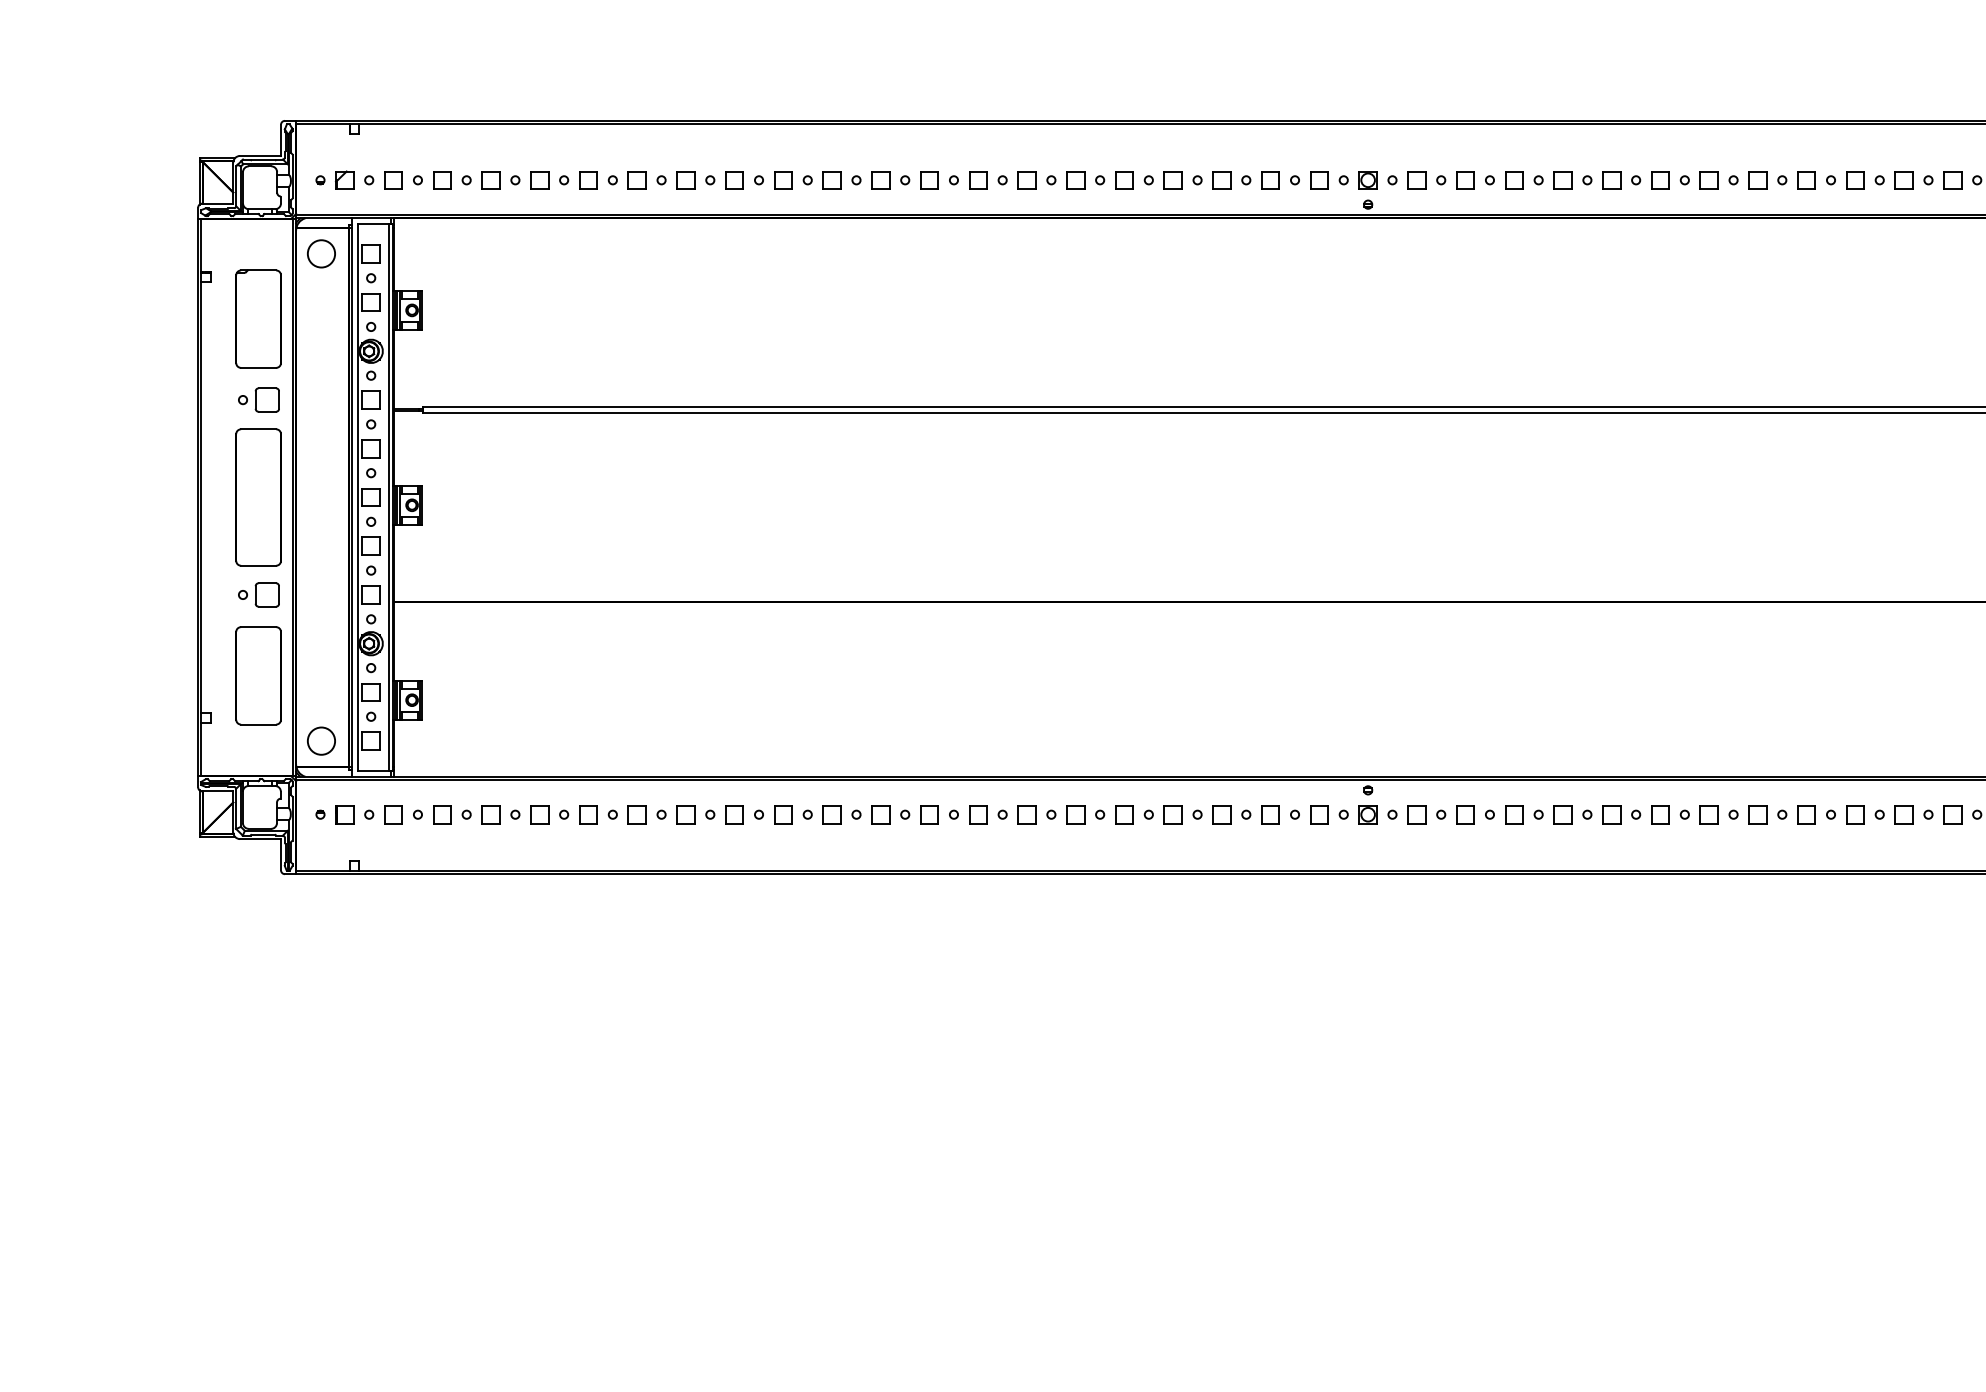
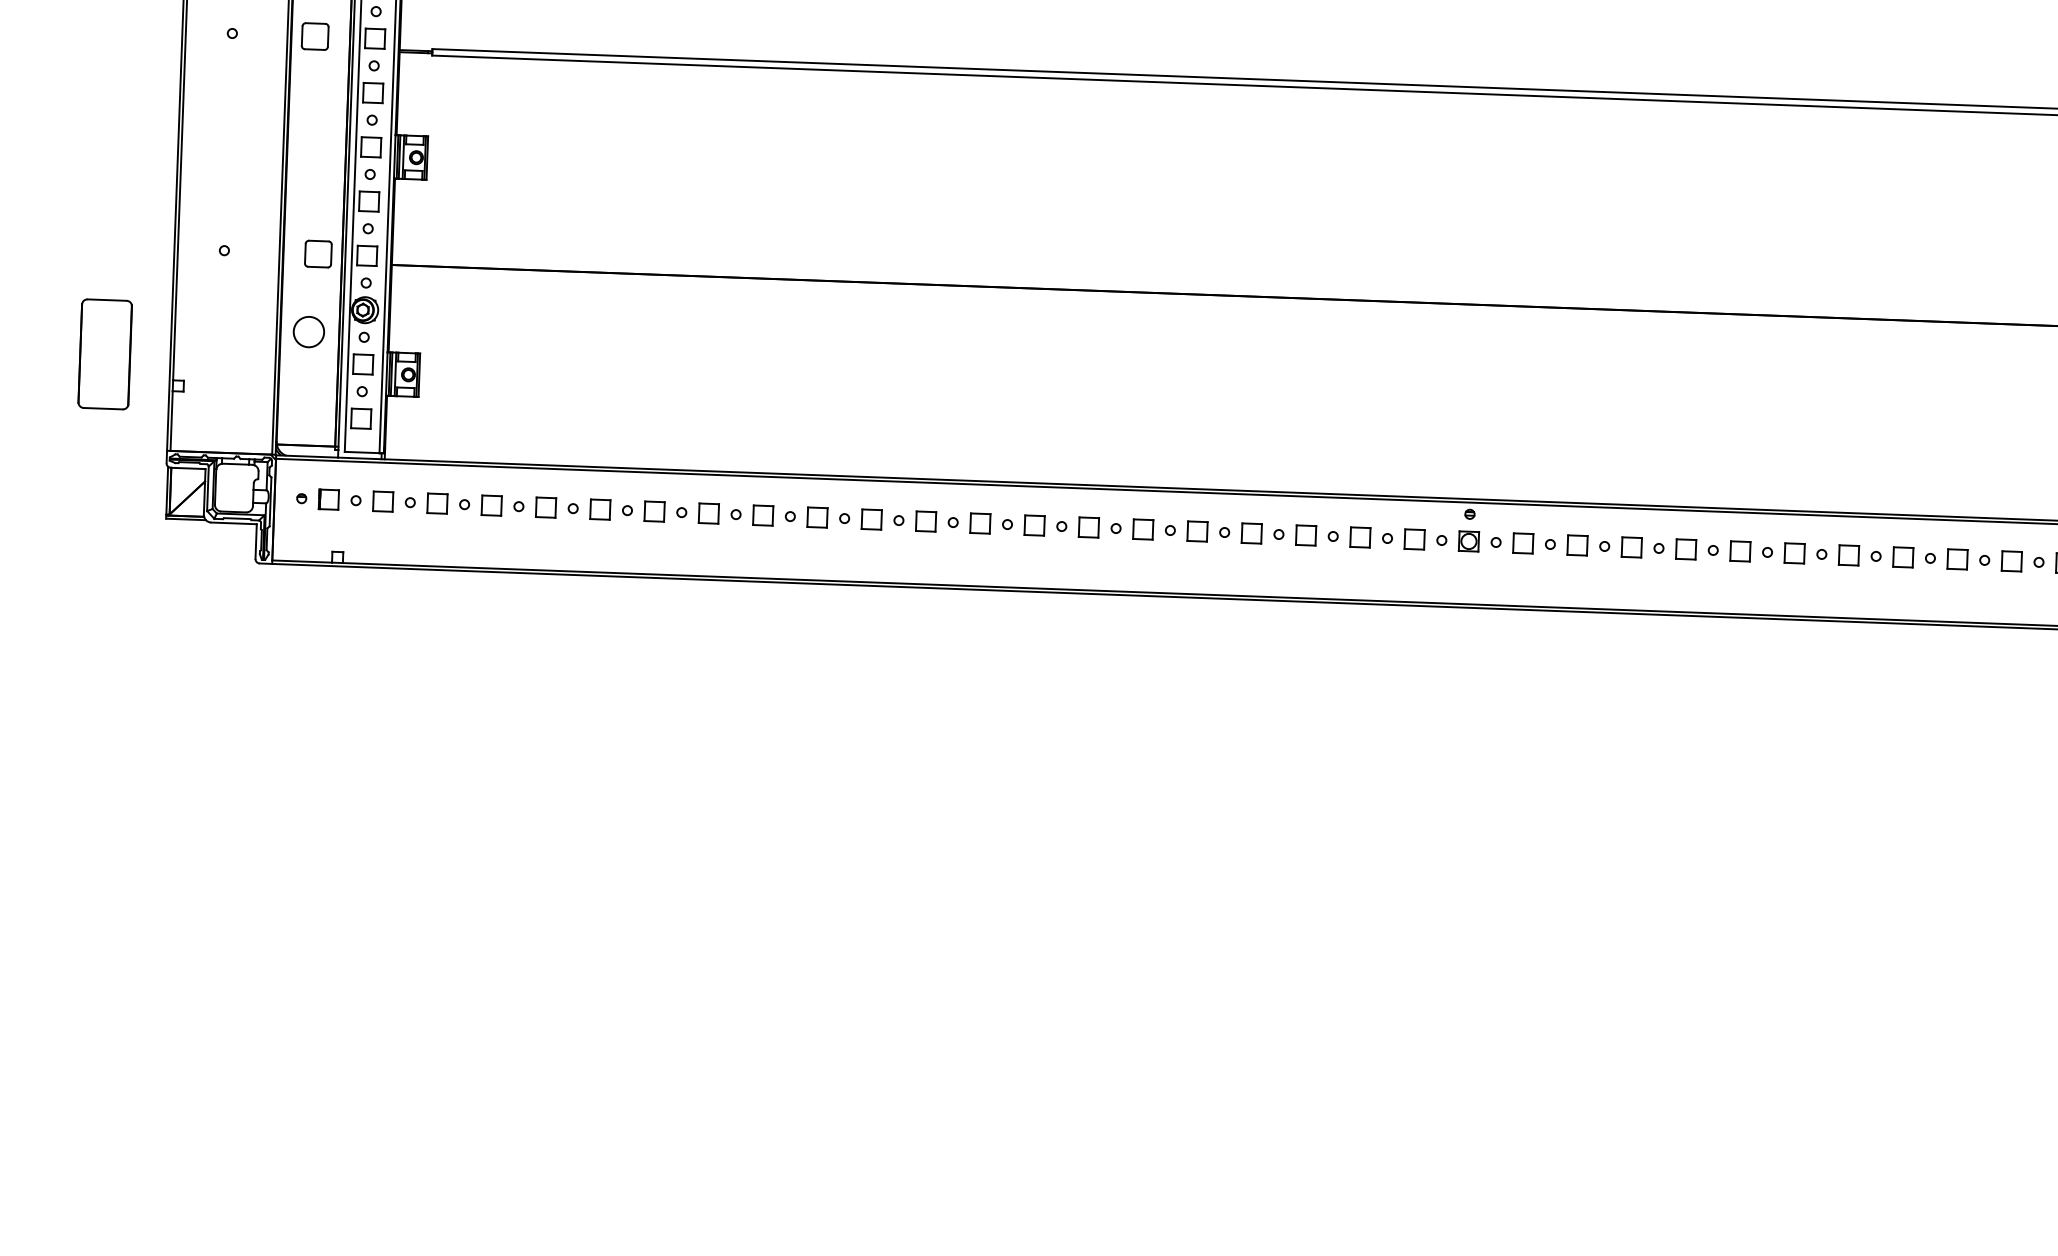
part: (266, 399) -> (314, 35), moved
part: (258, 497) -> (245, 142), removed
part: (266, 594) -> (317, 253), moved
part: (258, 675) -> (105, 353), moved
circle: (321, 740) -> (309, 331), moved

